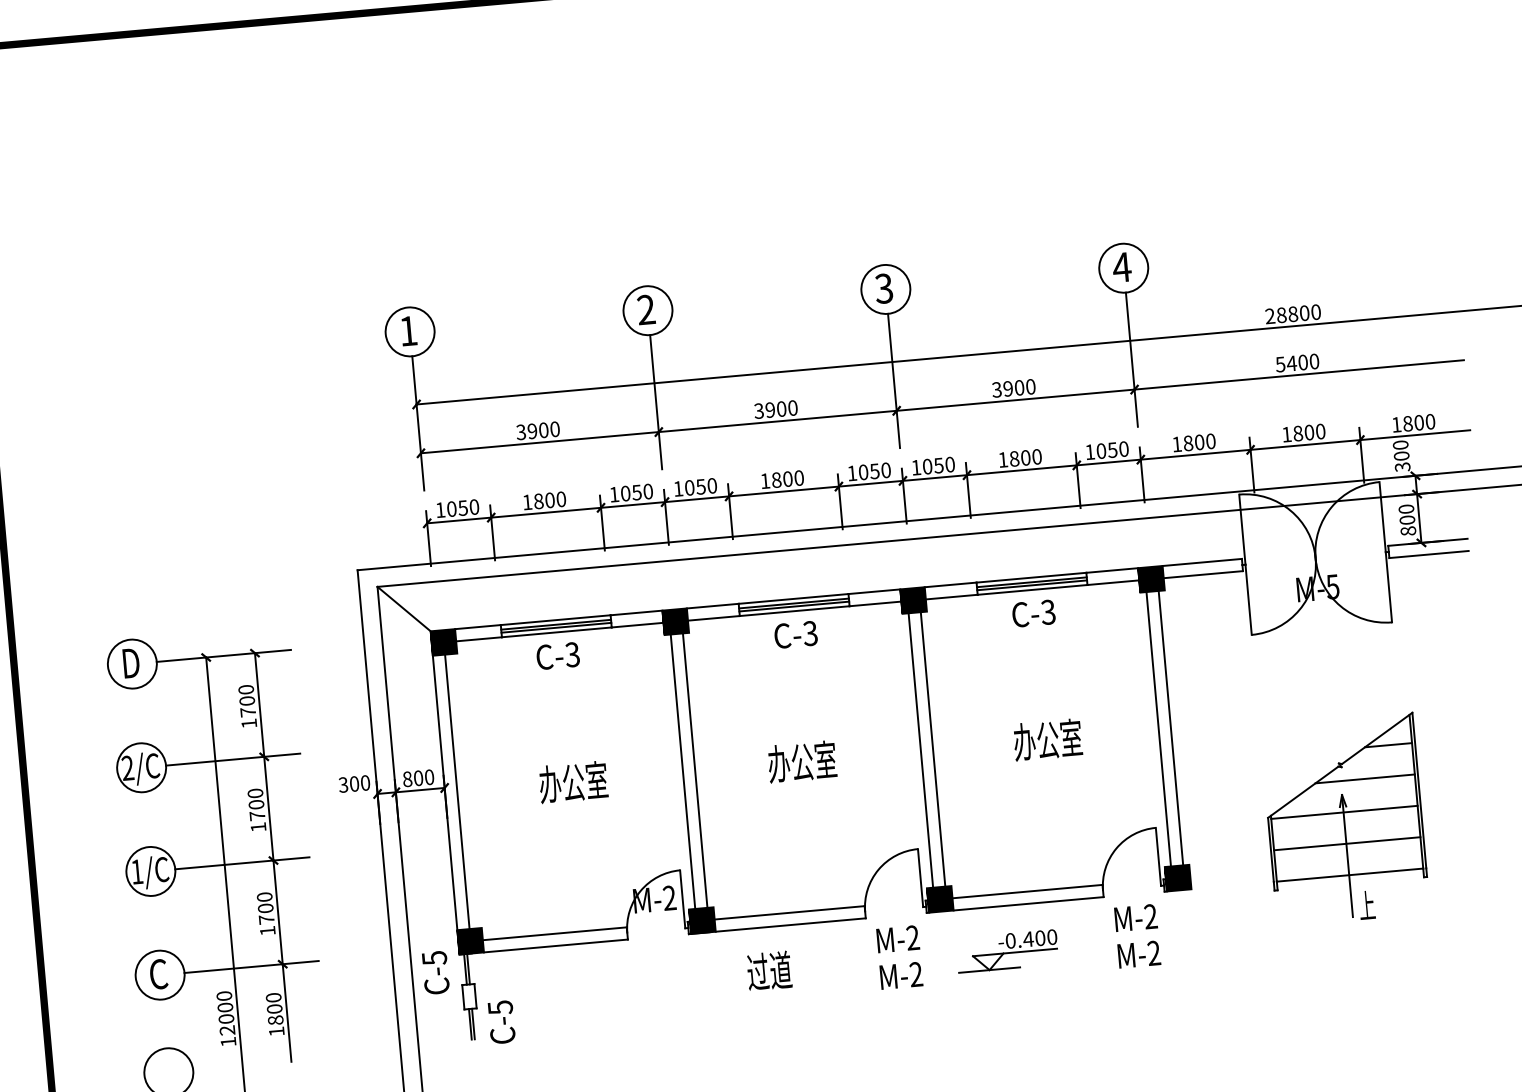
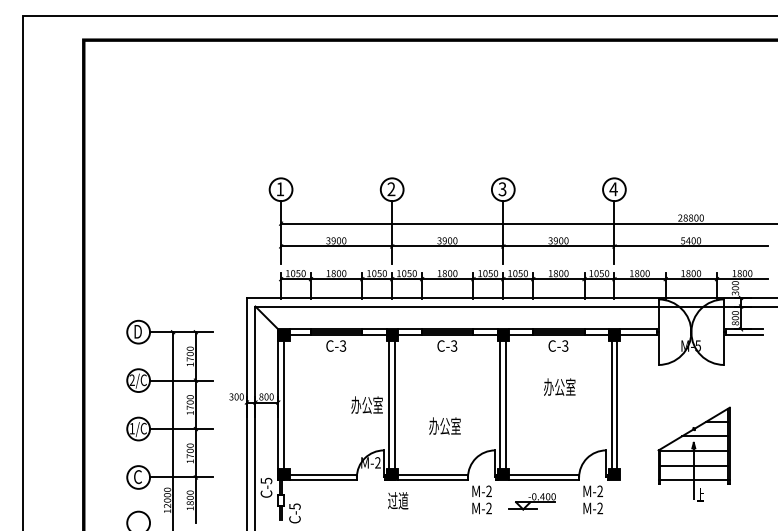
text: (1047, 738) -> (559, 386), moved
text: (800, 760) -> (444, 425), moved
text: (571, 780) -> (366, 404), moved
text: (770, 970) -> (398, 500), moved

